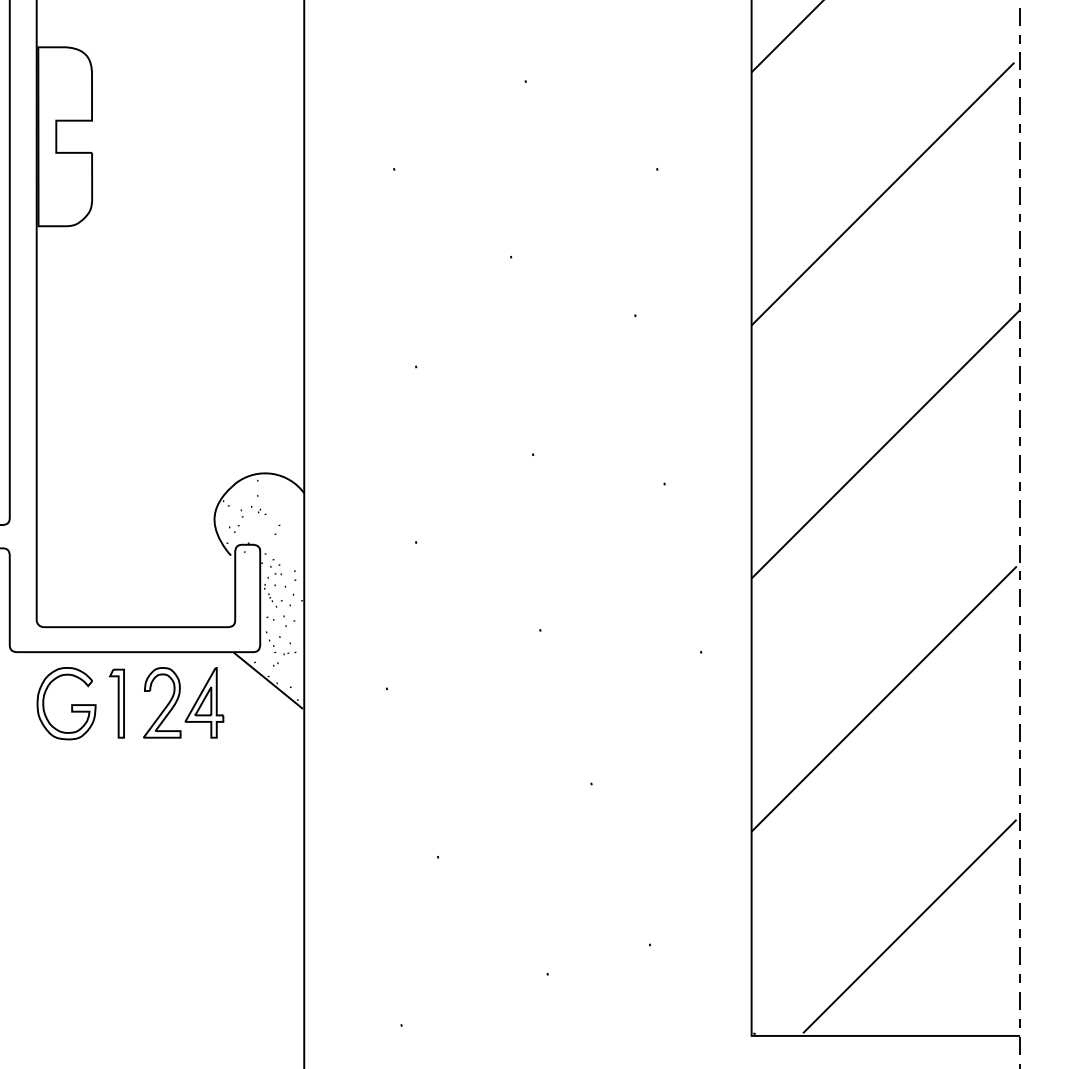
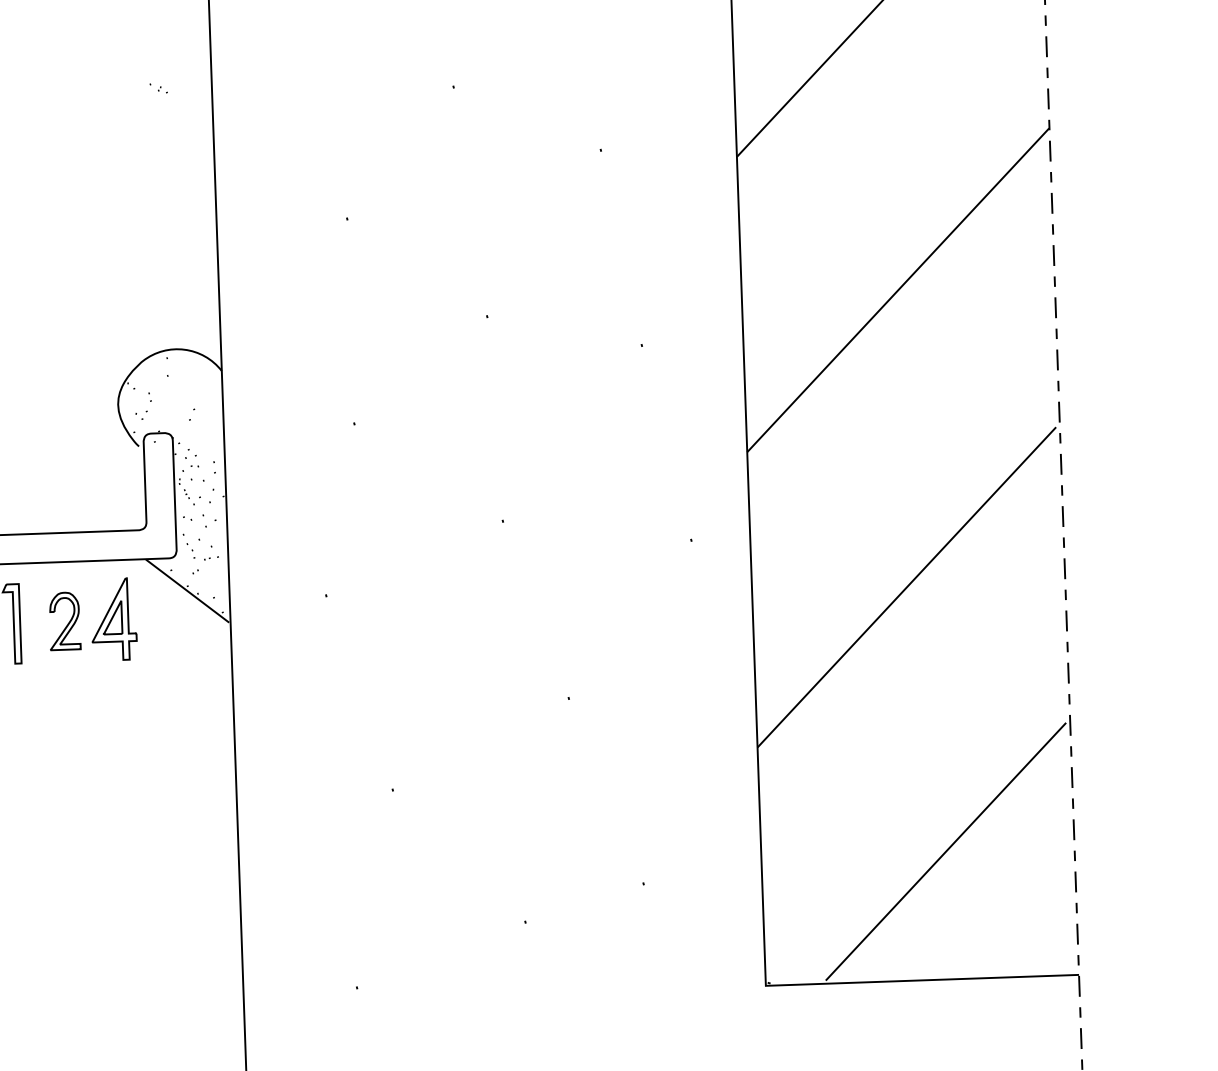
part: (258, 510) -> (158, 88), moved
part: (162, 702) -> (64, 620), size x0.7

